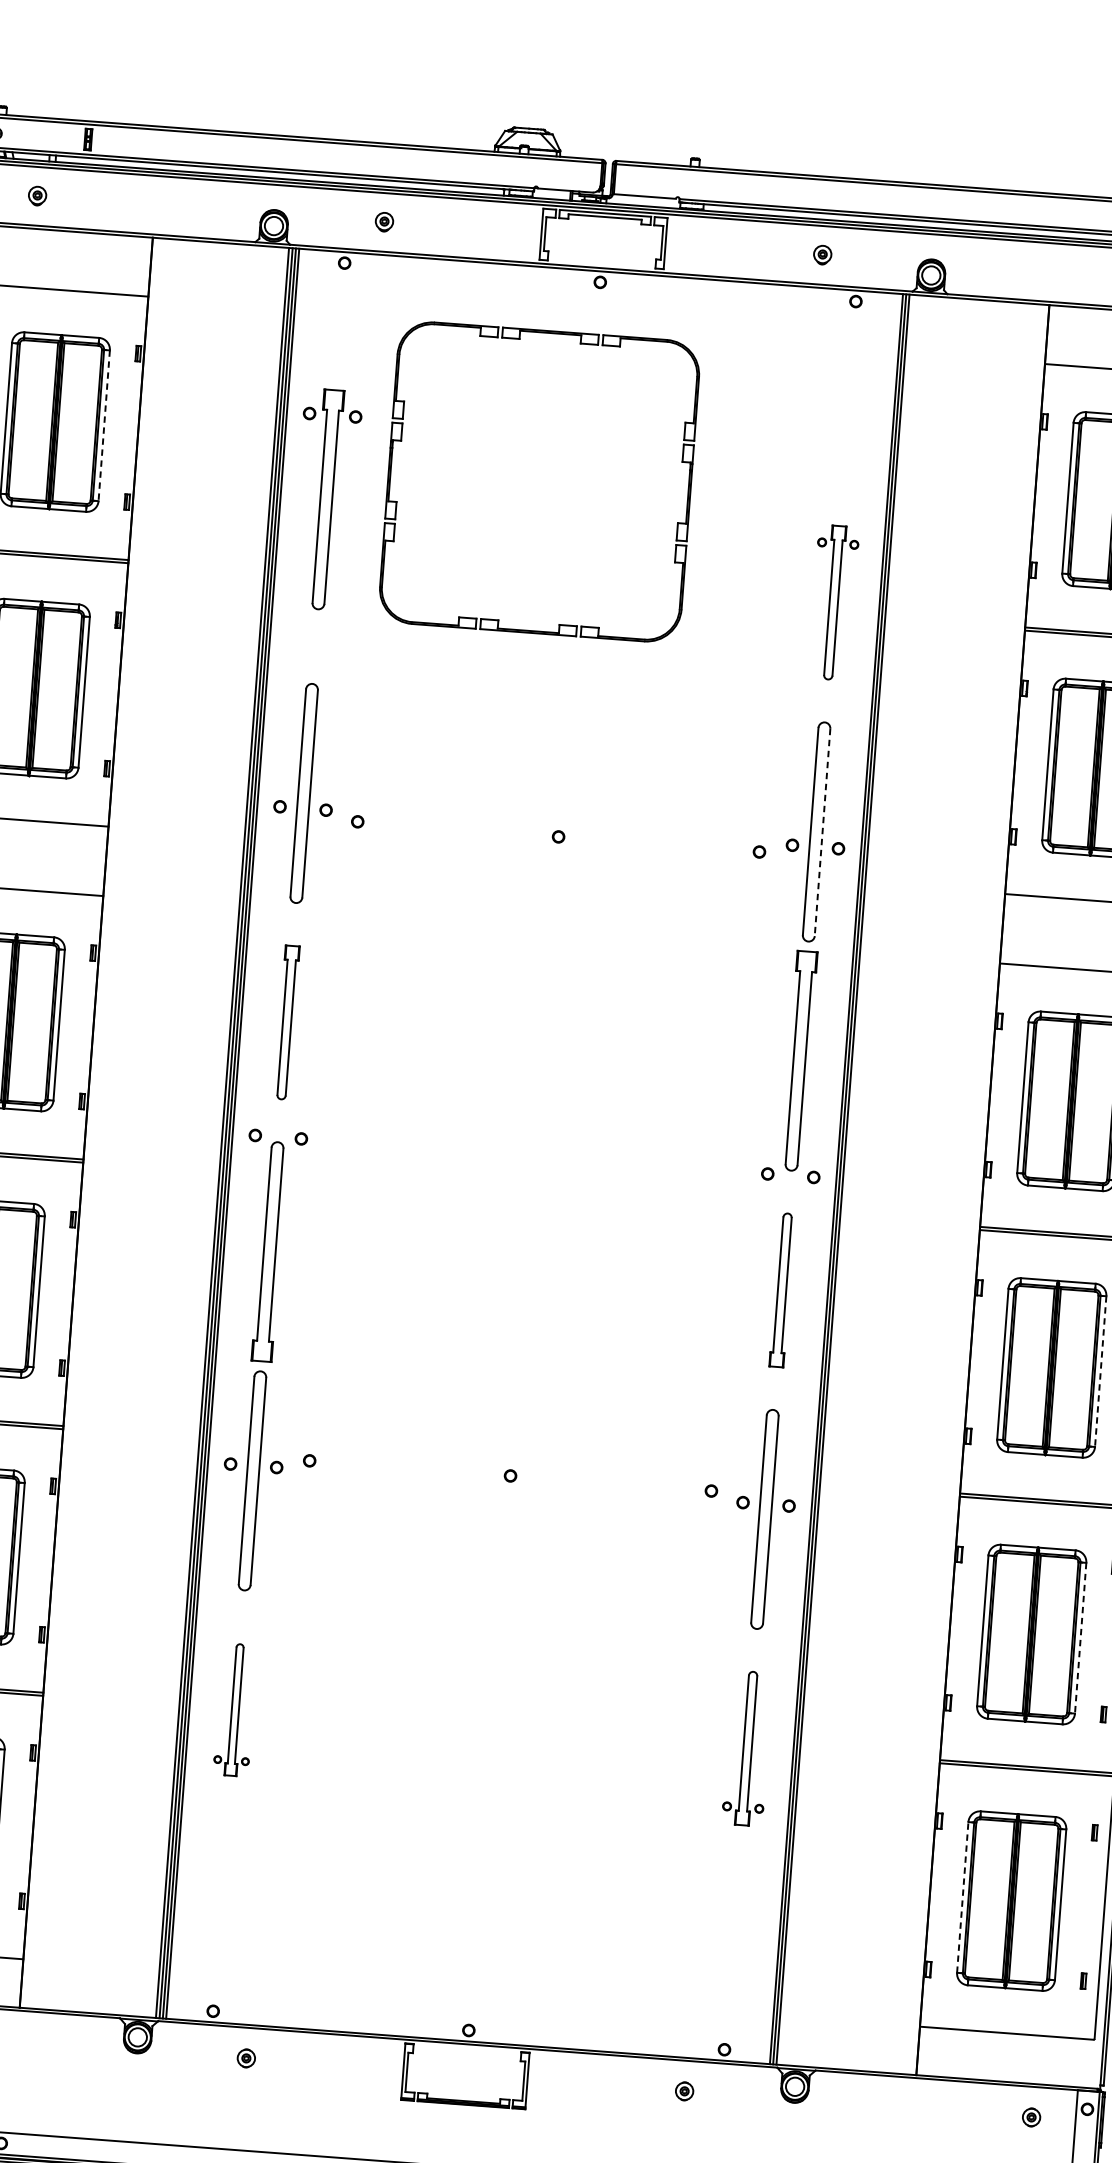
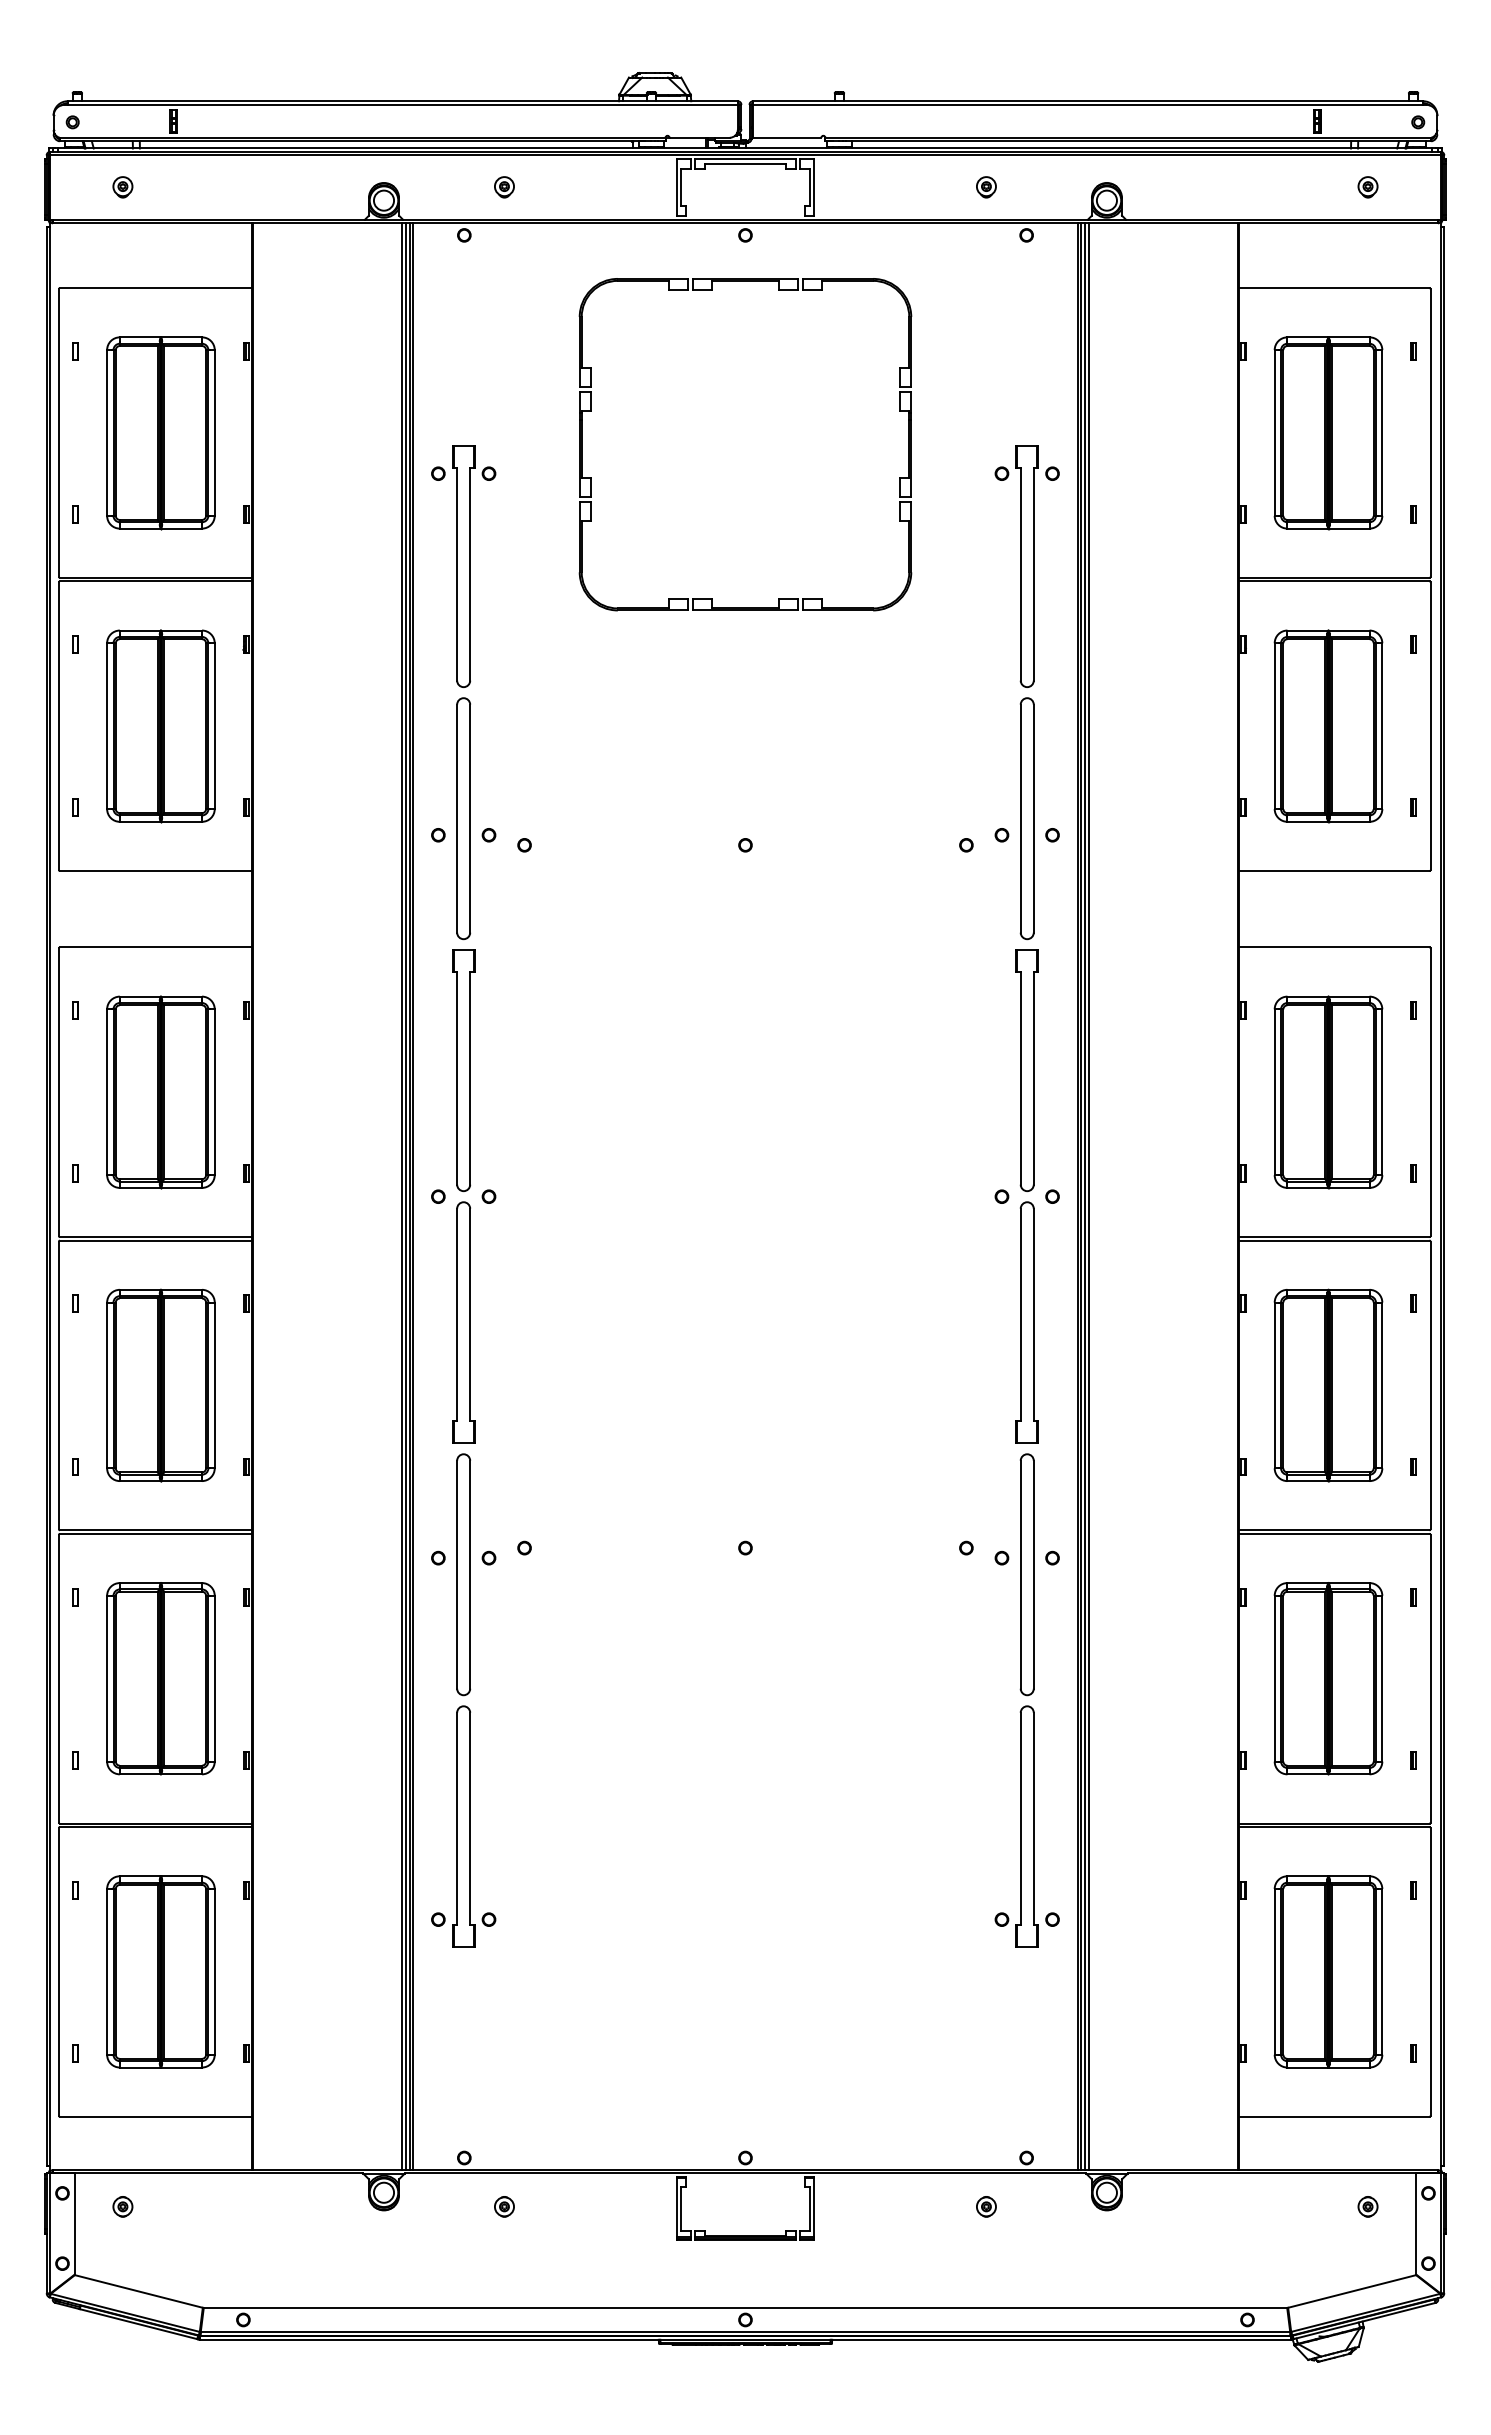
part: (520, 339) -> (712, 290), moved
line: (103, 426) -> (214, 433), dashed -> solid
part: (326, 499) -> (463, 566), moved
part: (833, 602) -> (1026, 566), size x1.43
line: (822, 832) -> (1033, 818), dashed -> solid
part: (286, 1022) -> (463, 1070), size x1.43
line: (846, 1179) -> (1088, 1196), added
part: (781, 1290) -> (1026, 1322), size x1.43
line: (1100, 1371) -> (1382, 1385), dashed -> solid
line: (1080, 1638) -> (1382, 1678), dashed -> solid
part: (235, 1709) -> (463, 1826), size x1.67
part: (747, 1748) -> (1026, 1826), size x1.43
line: (962, 1897) -> (1274, 1971), dashed -> solid

